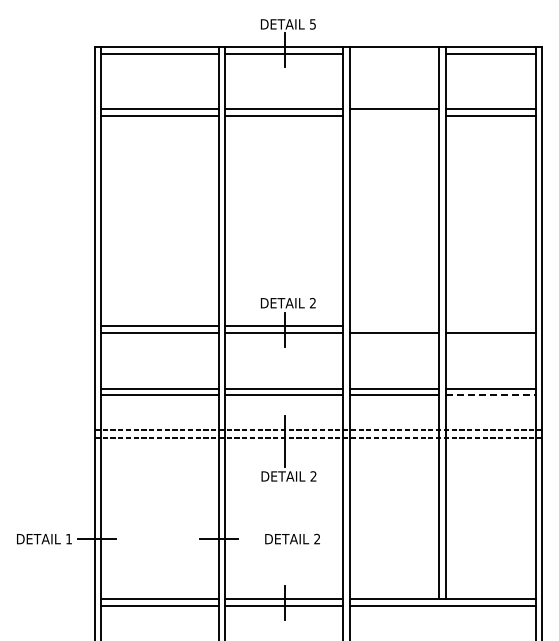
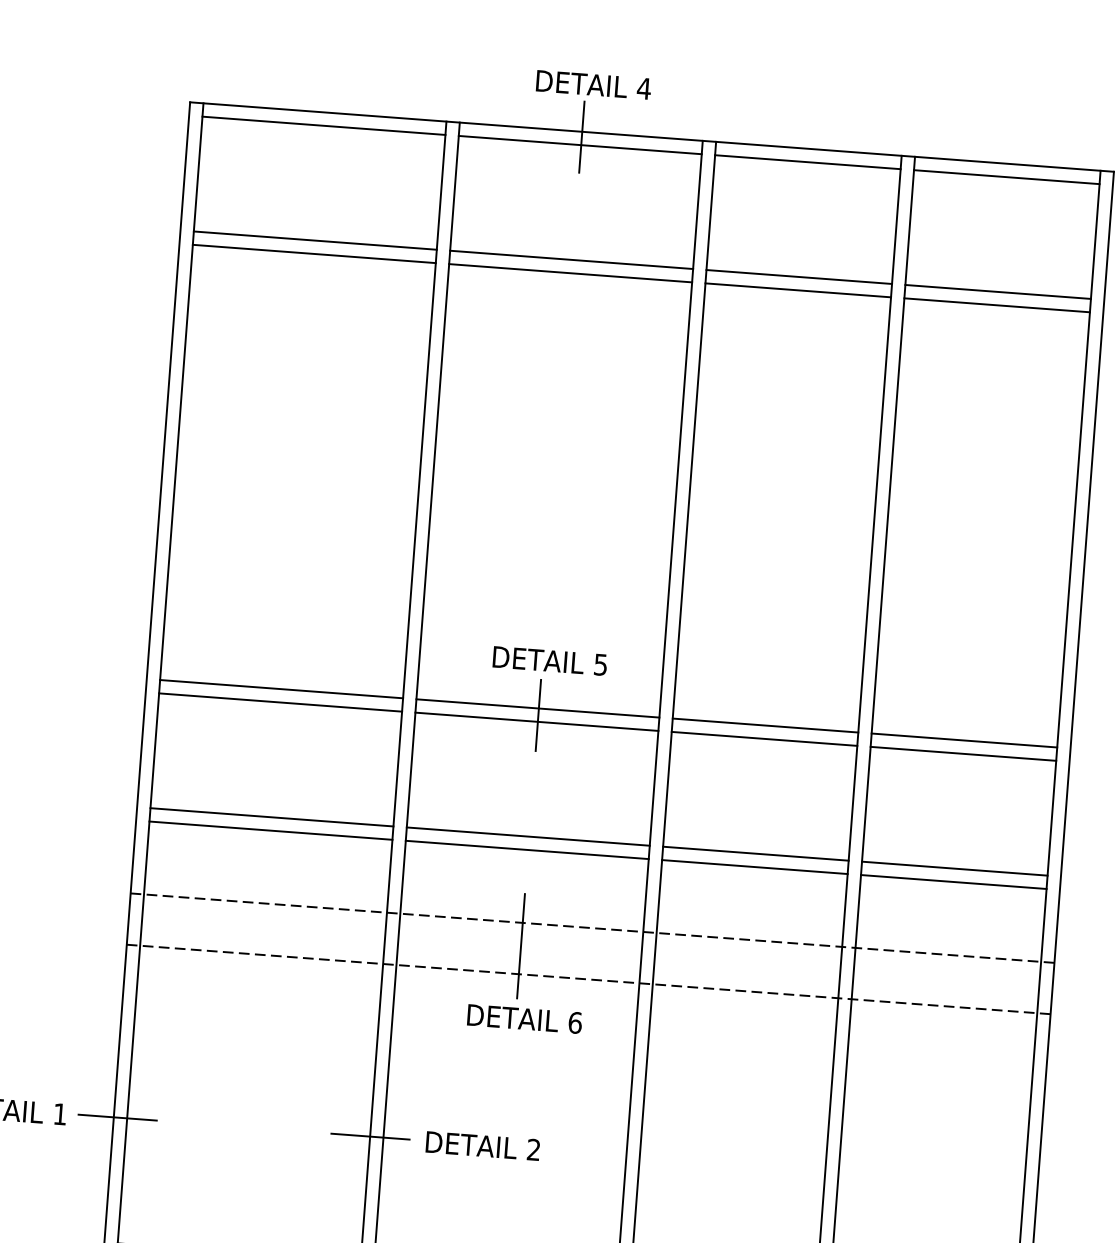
text: (312, 24) -> (643, 88), 5 -> 4
line: (394, 53) -> (808, 161), added
line: (394, 115) -> (798, 289), added
text: (312, 302) -> (600, 663), 2 -> 5
line: (394, 326) -> (765, 725), added
line: (490, 326) -> (964, 740), added
line: (490, 394) -> (953, 880), dashed -> solid
line: (318, 438) -> (588, 980), moved
text: (313, 476) -> (575, 1022), 2 -> 6
text: (292, 538) -> (482, 1144), moved

